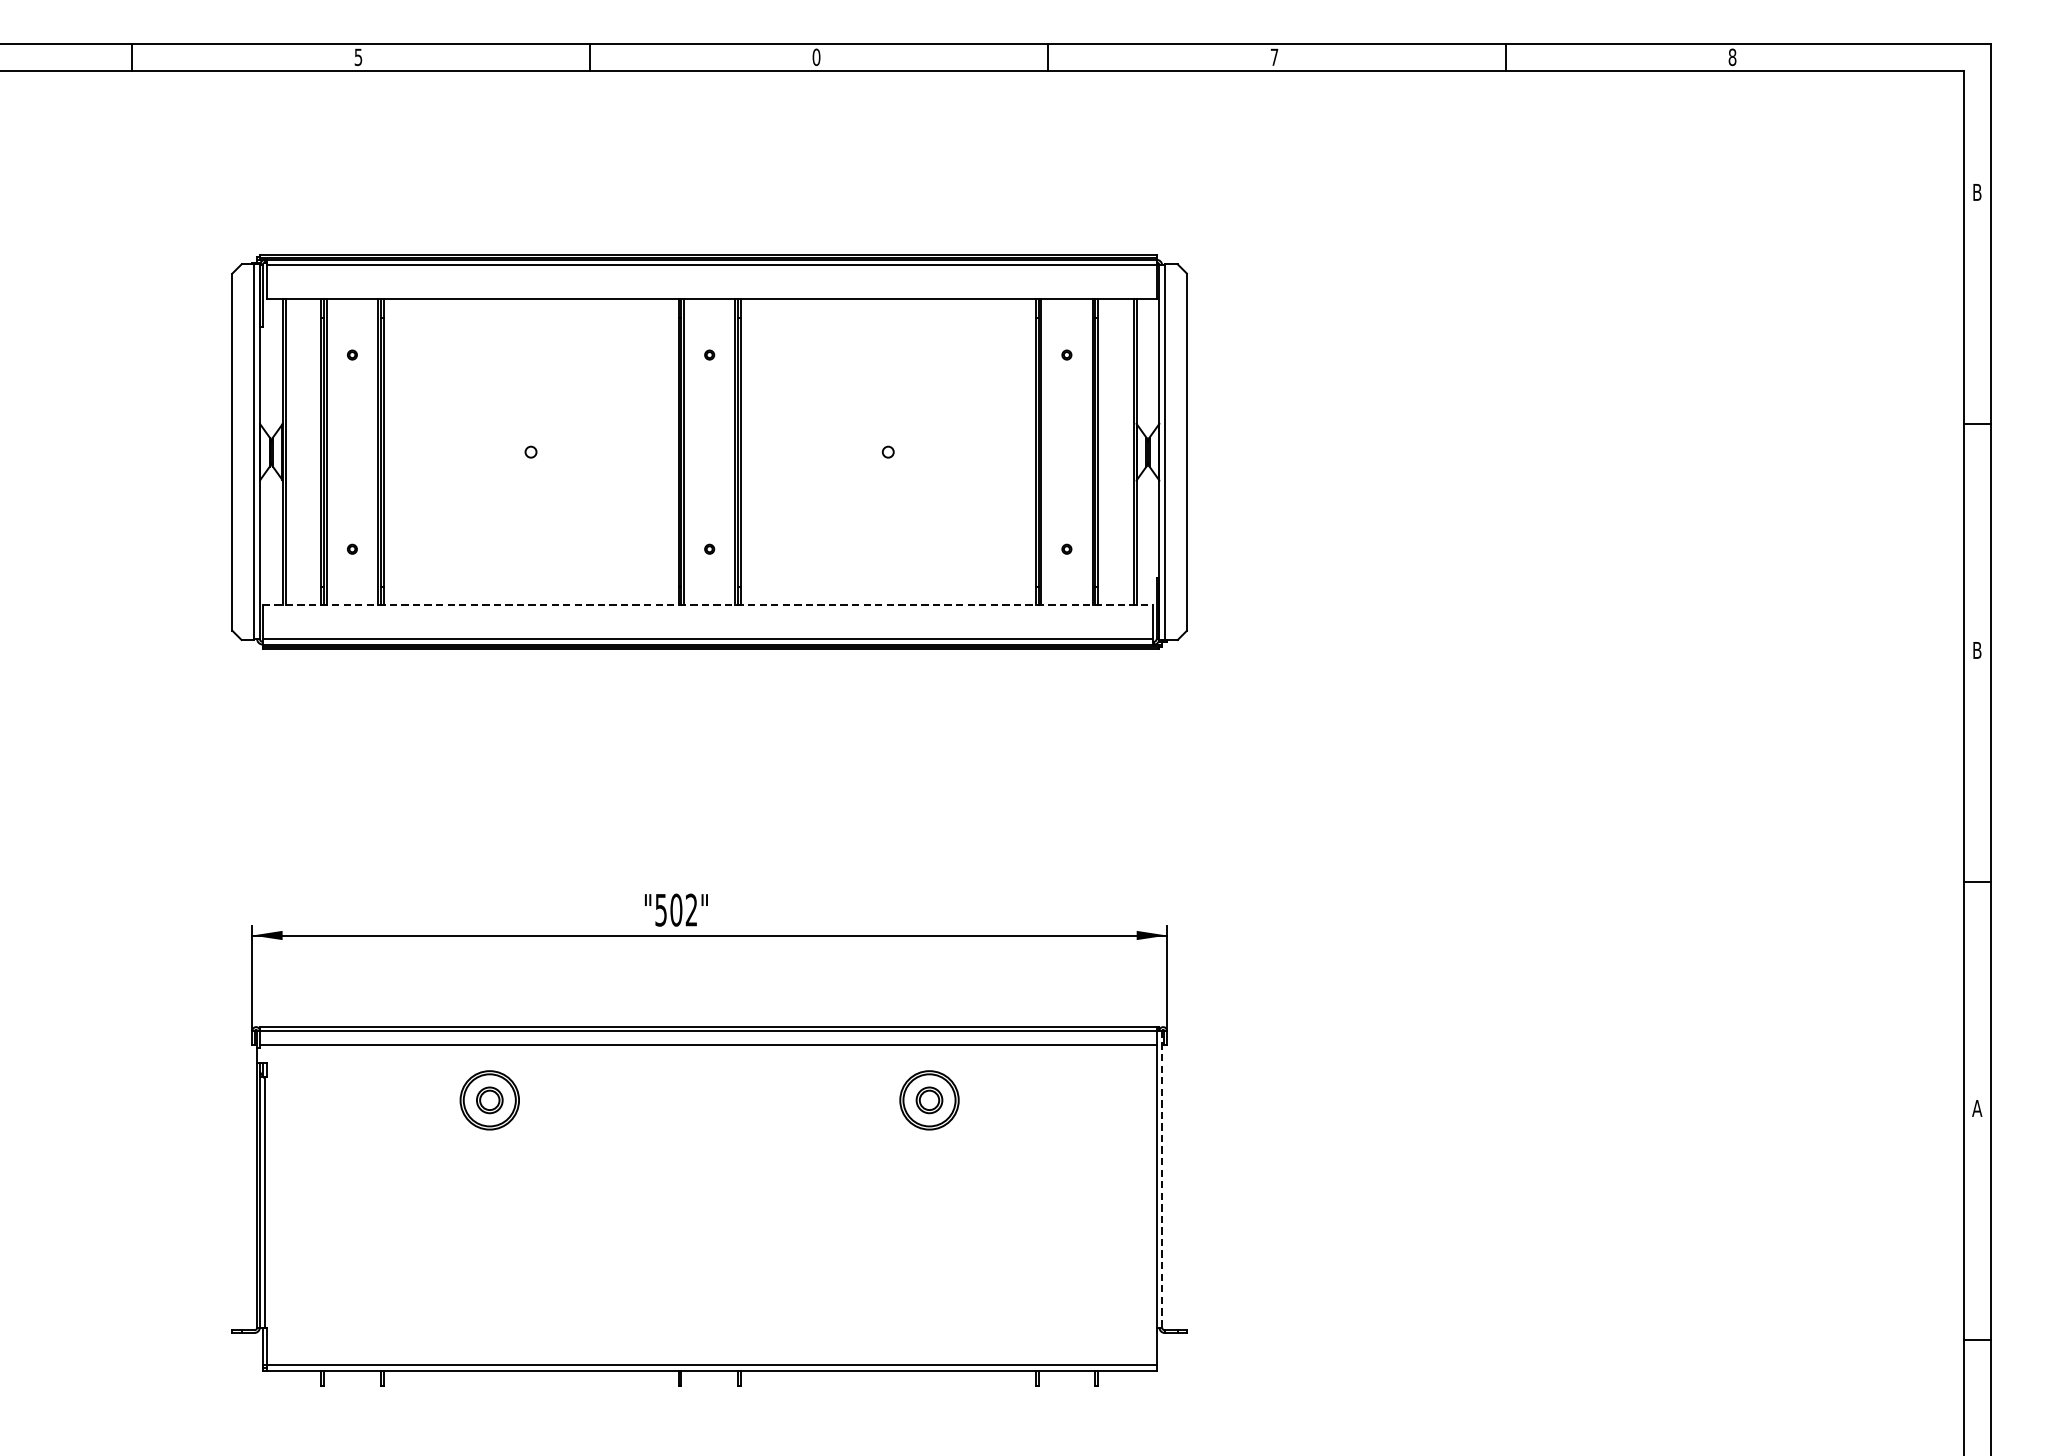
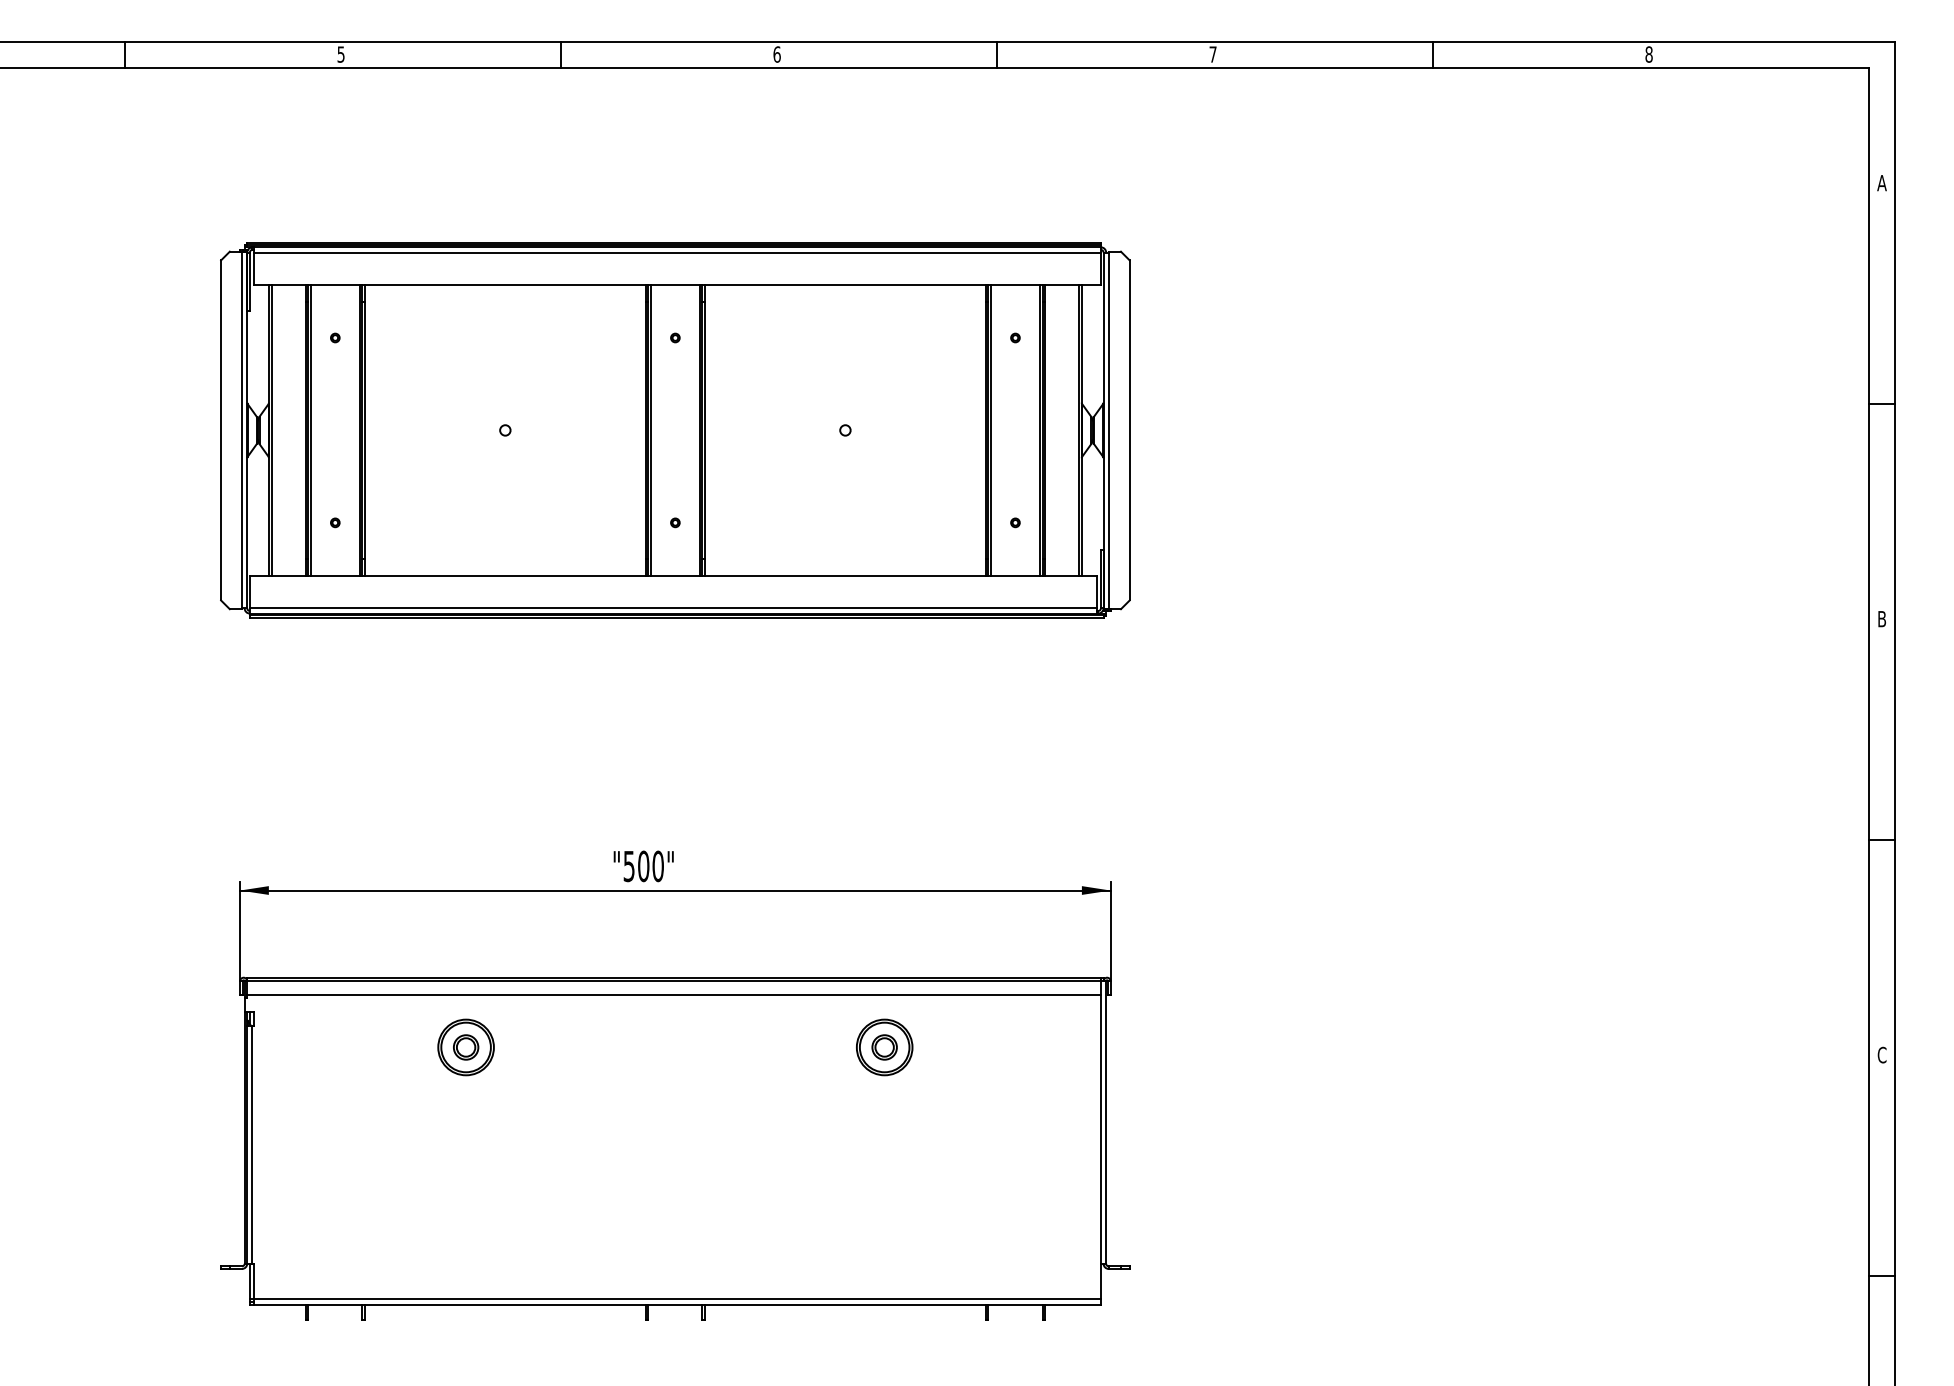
text: (815, 57) -> (776, 54), 0 -> 6
text: (1976, 192) -> (1881, 183), B -> A
line: (707, 605) -> (673, 576), dashed -> solid
text: (690, 910) -> (657, 866), "502" -> "500"
text: (1976, 1107) -> (1881, 1054), A -> C
line: (1162, 1180) -> (1106, 1123), dashed -> solid

